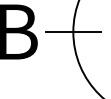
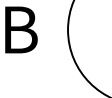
line: (72, 31) -> (67, 29), removed

